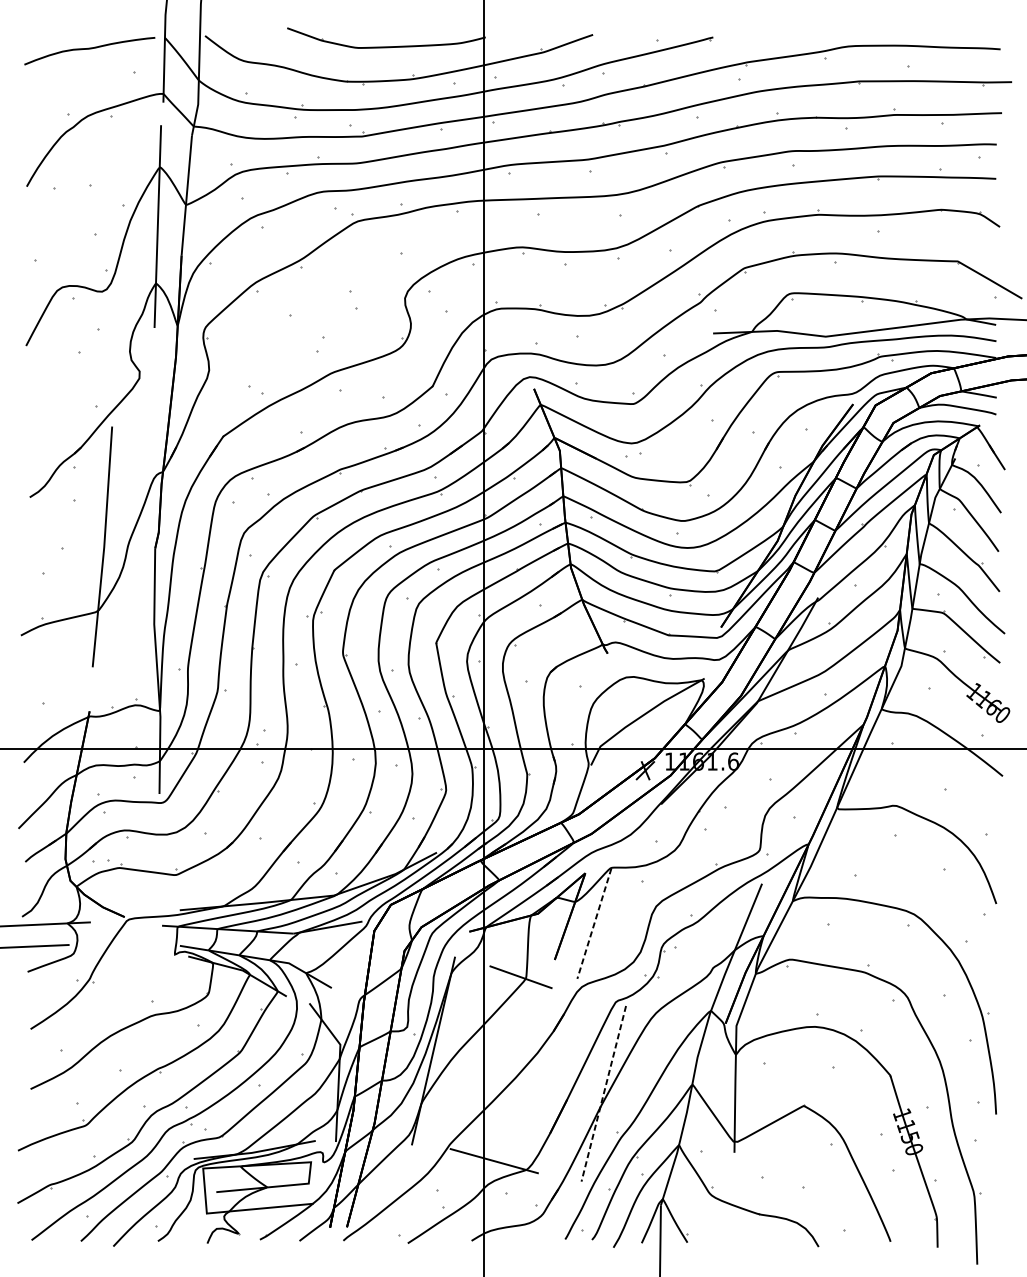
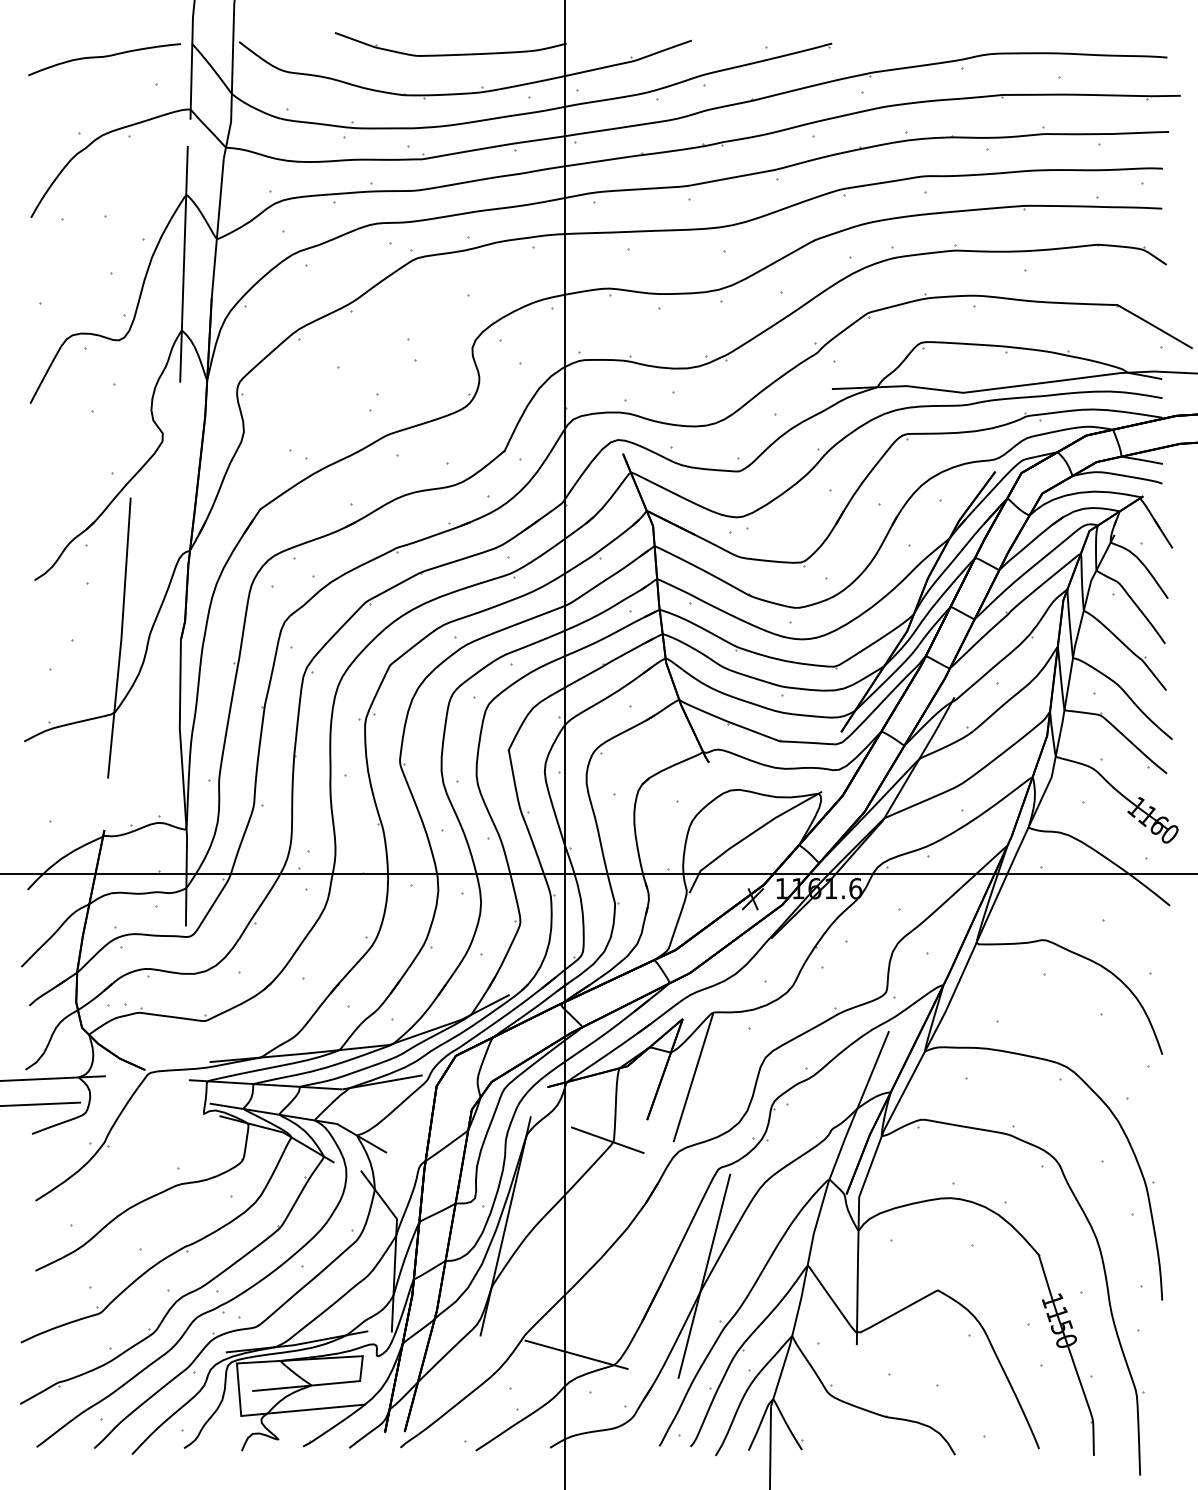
line: (594, 924) -> (693, 1078), dashed -> solid
line: (603, 1093) -> (704, 1276), dashed -> solid

